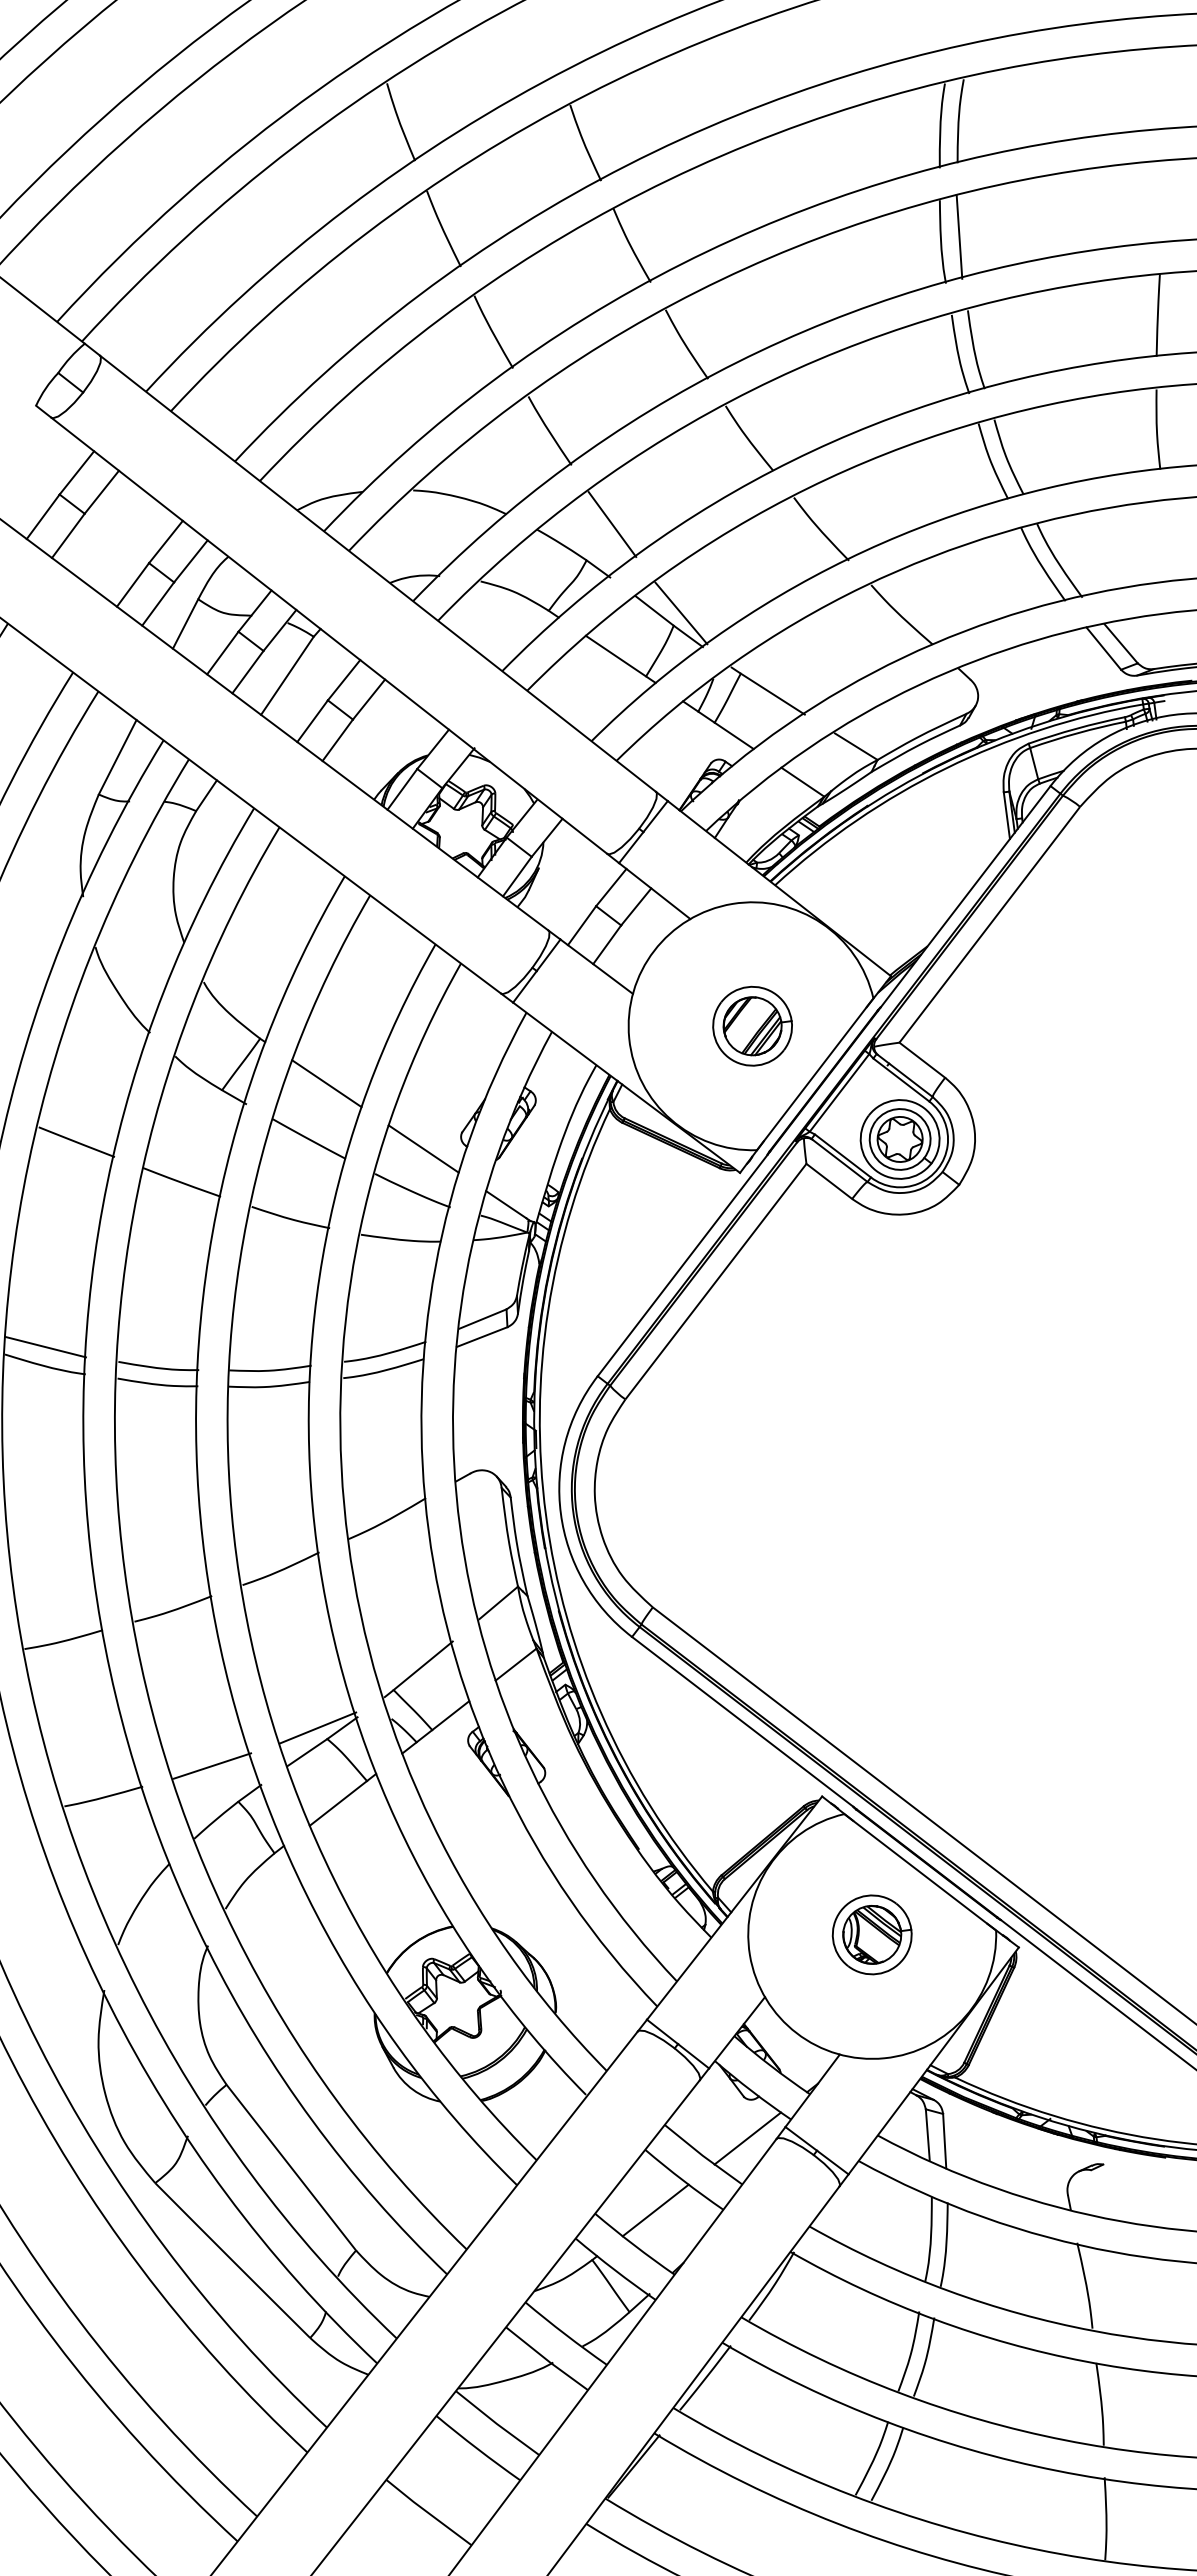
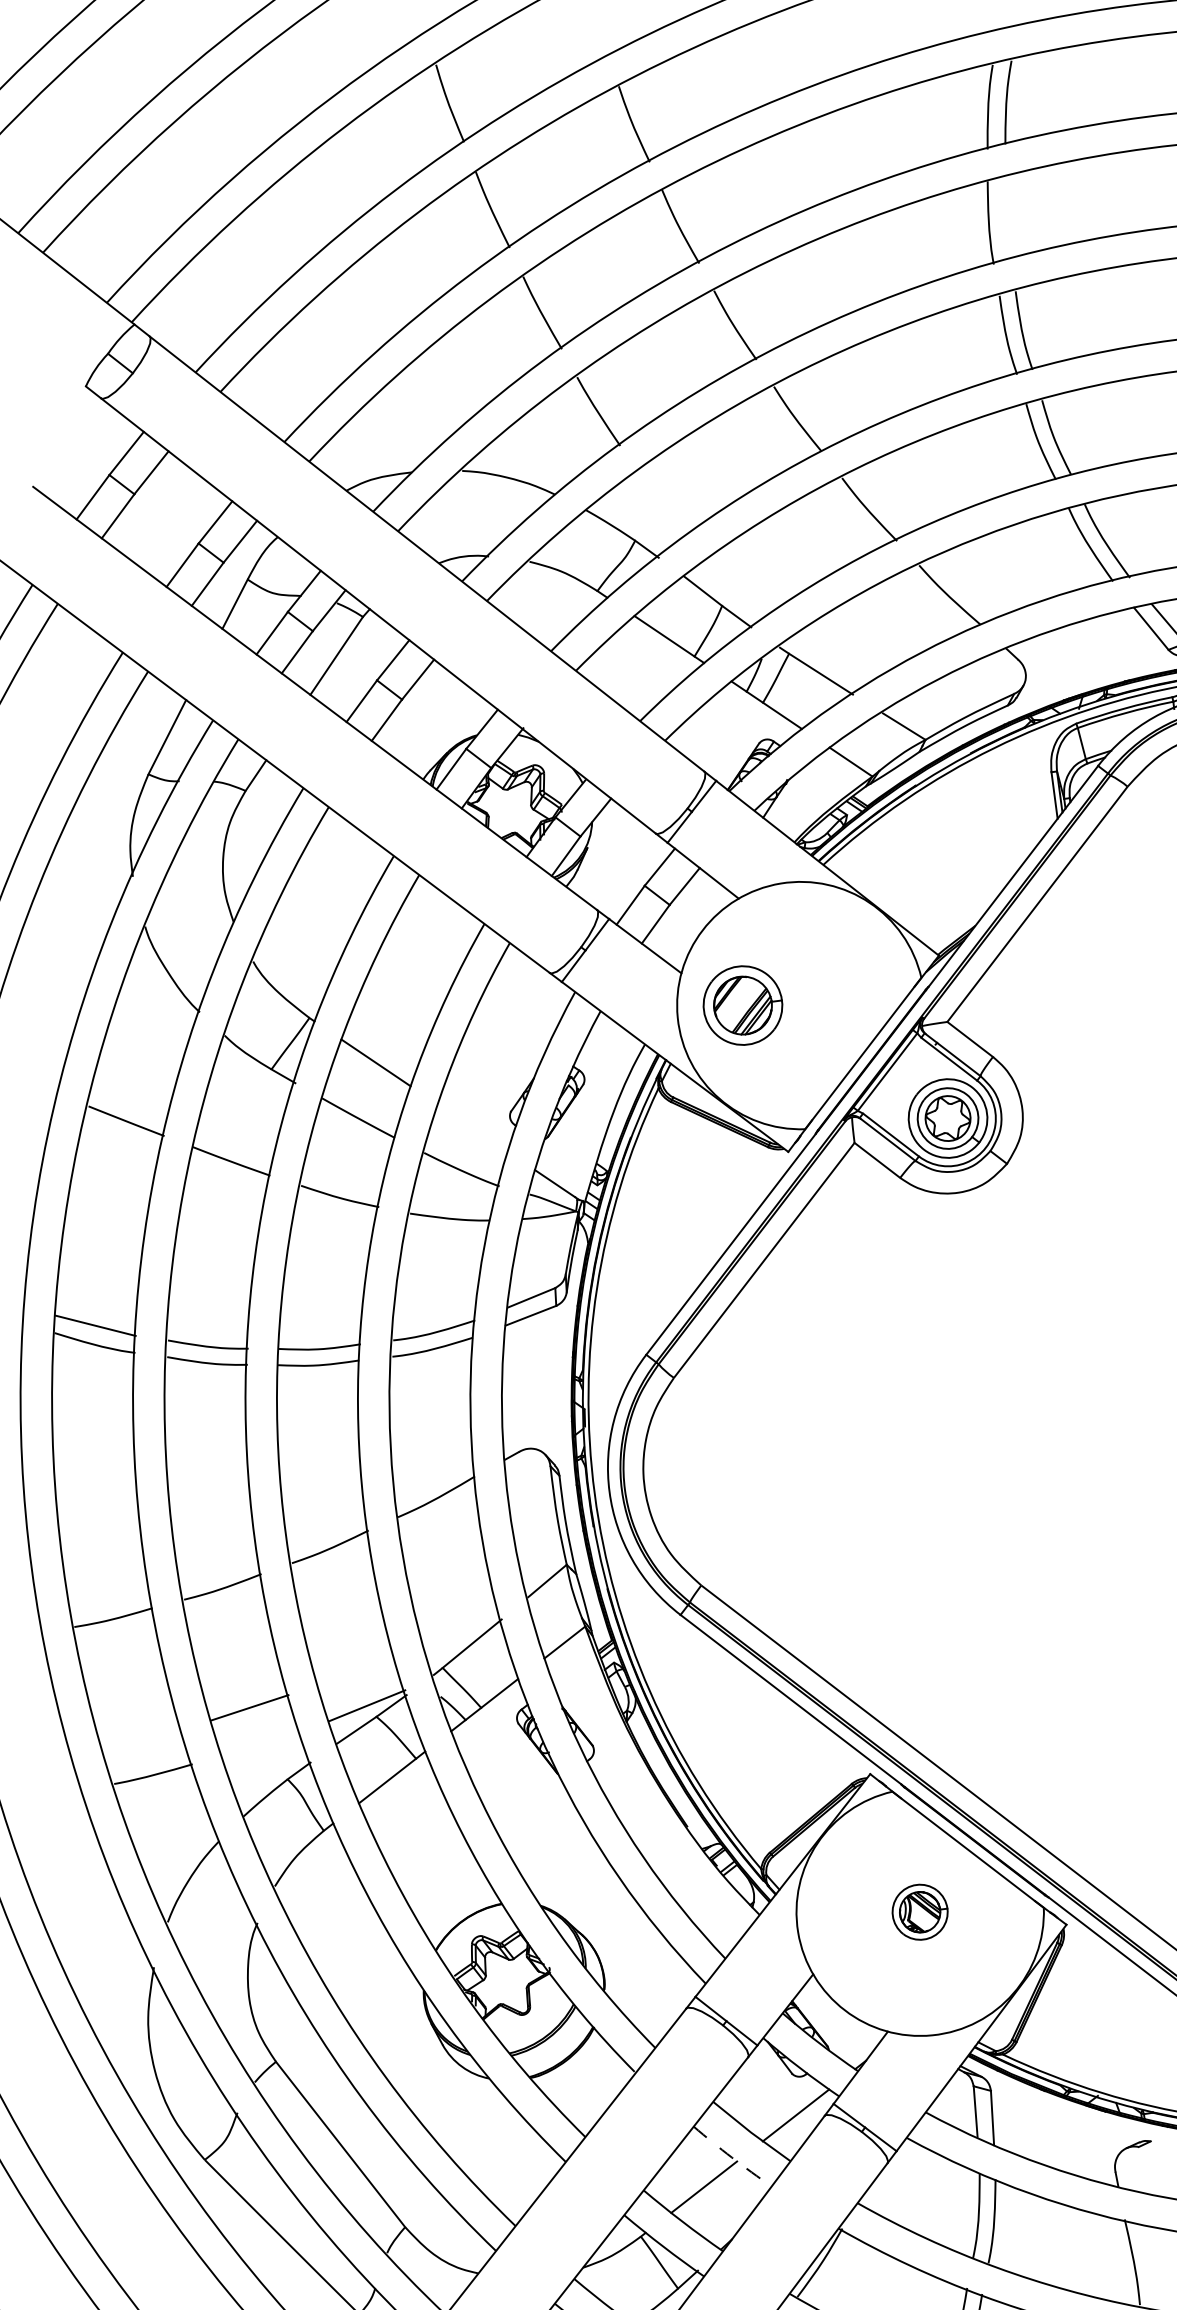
line: (959, 236) -> (1007, 217), removed
line: (612, 524) -> (661, 504), removed
line: (681, 613) -> (729, 593), removed
part: (752, 1025) -> (742, 1004), moved
line: (423, 1148) -> (472, 1127), removed
line: (212, 1765) -> (249, 1707), moved
part: (871, 1934) -> (919, 1911), size x0.7
arc: (683, 2180) -> (731, 2157), solid -> dashed

